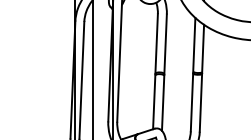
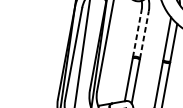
line: (156, 43) -> (137, 33), solid -> dashed
line: (165, 44) -> (144, 35), solid -> dashed

